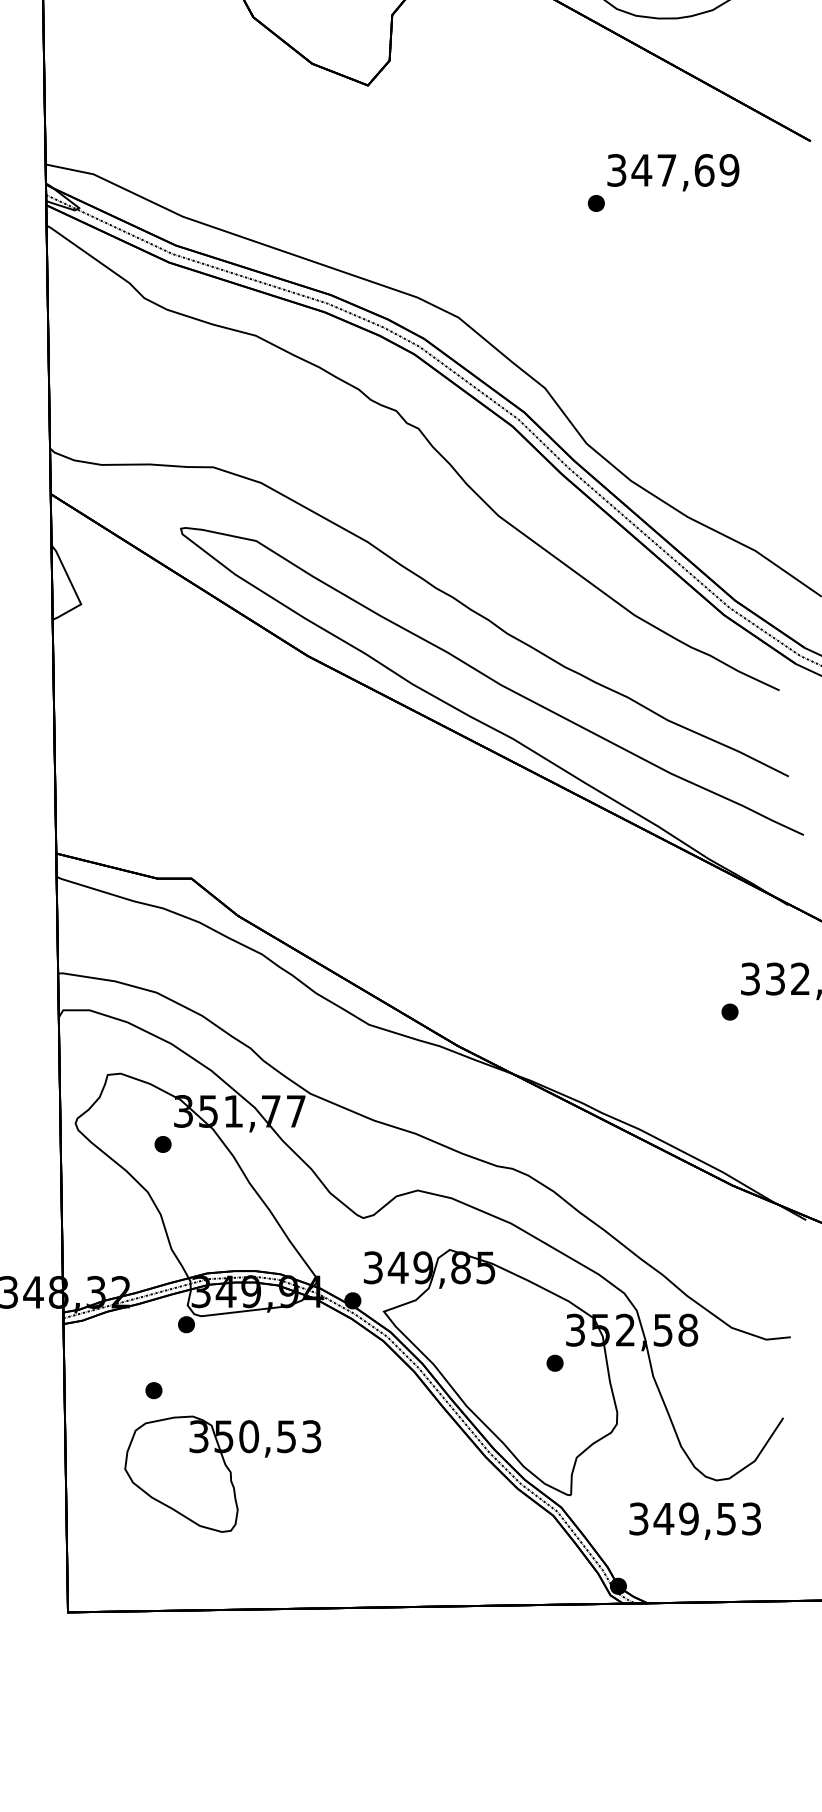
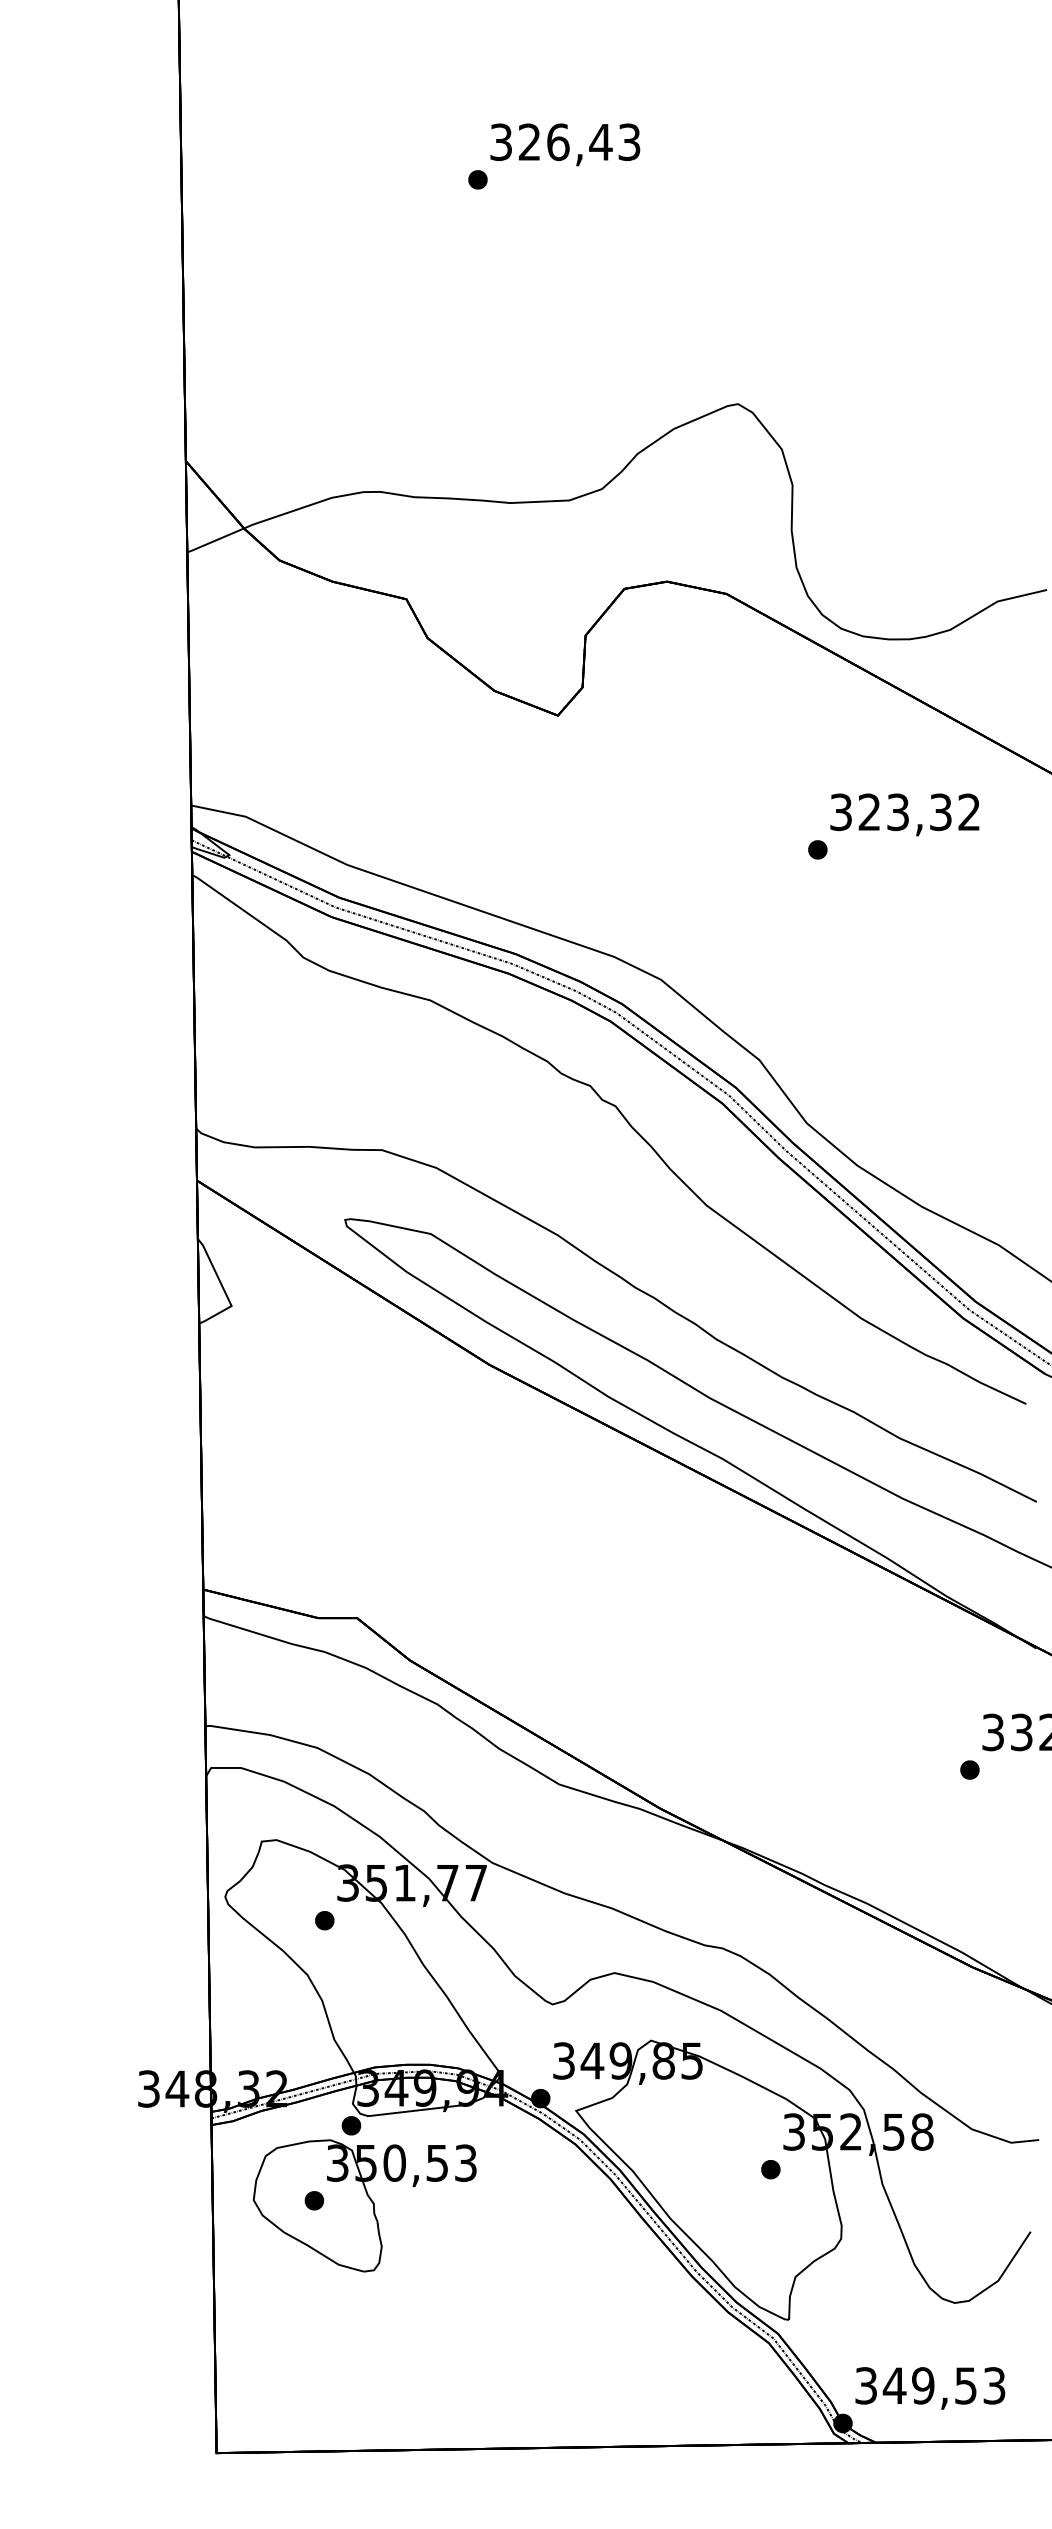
text: (684, 170) -> (918, 812), 347,69 -> 323,32
part: (222, 1473) -> (364, 2205), moved
text: (695, 1521) -> (930, 2388), moved

